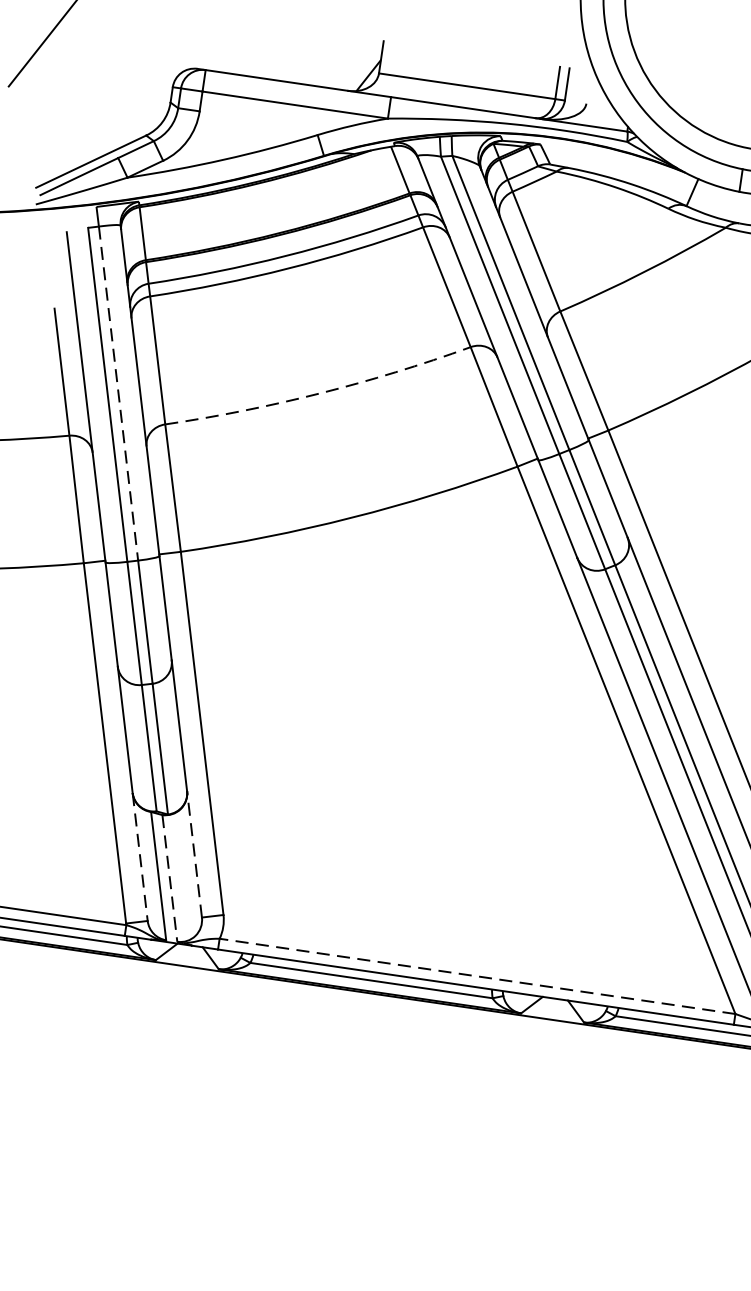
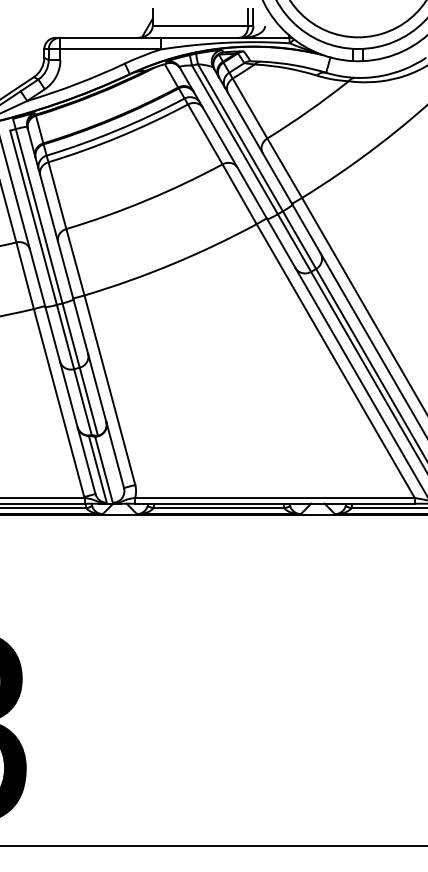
arc: (320, 393) -> (146, 200), dashed -> solid
line: (119, 394) -> (39, 216), dashed -> solid
line: (195, 853) -> (115, 454), dashed -> solid
line: (140, 856) -> (86, 460), dashed -> solid
line: (170, 879) -> (104, 470), dashed -> solid
line: (476, 975) -> (274, 497), dashed -> solid

